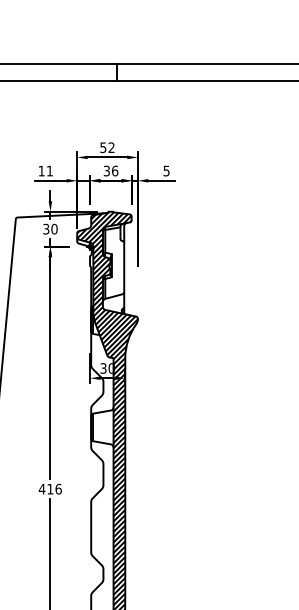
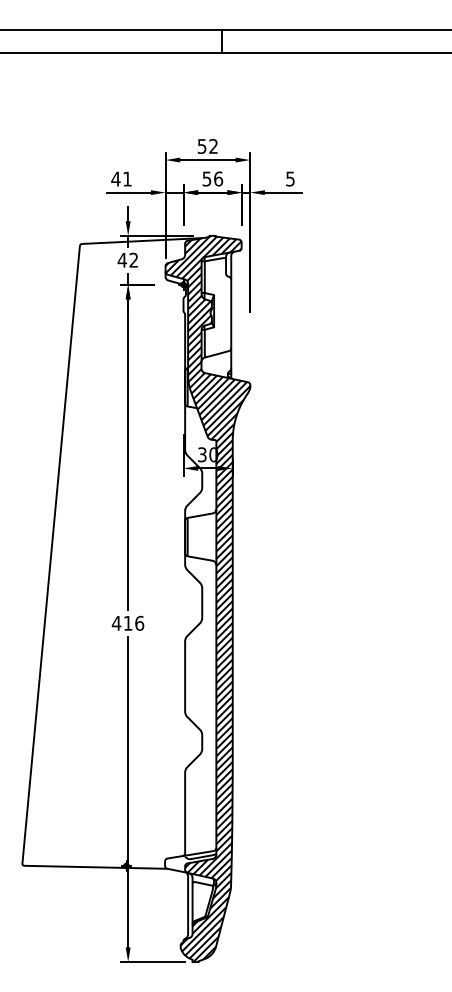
text: (41, 170) -> (115, 178), 11 -> 41
text: (107, 170) -> (207, 178), 36 -> 56
text: (49, 228) -> (127, 259), 30 -> 42

